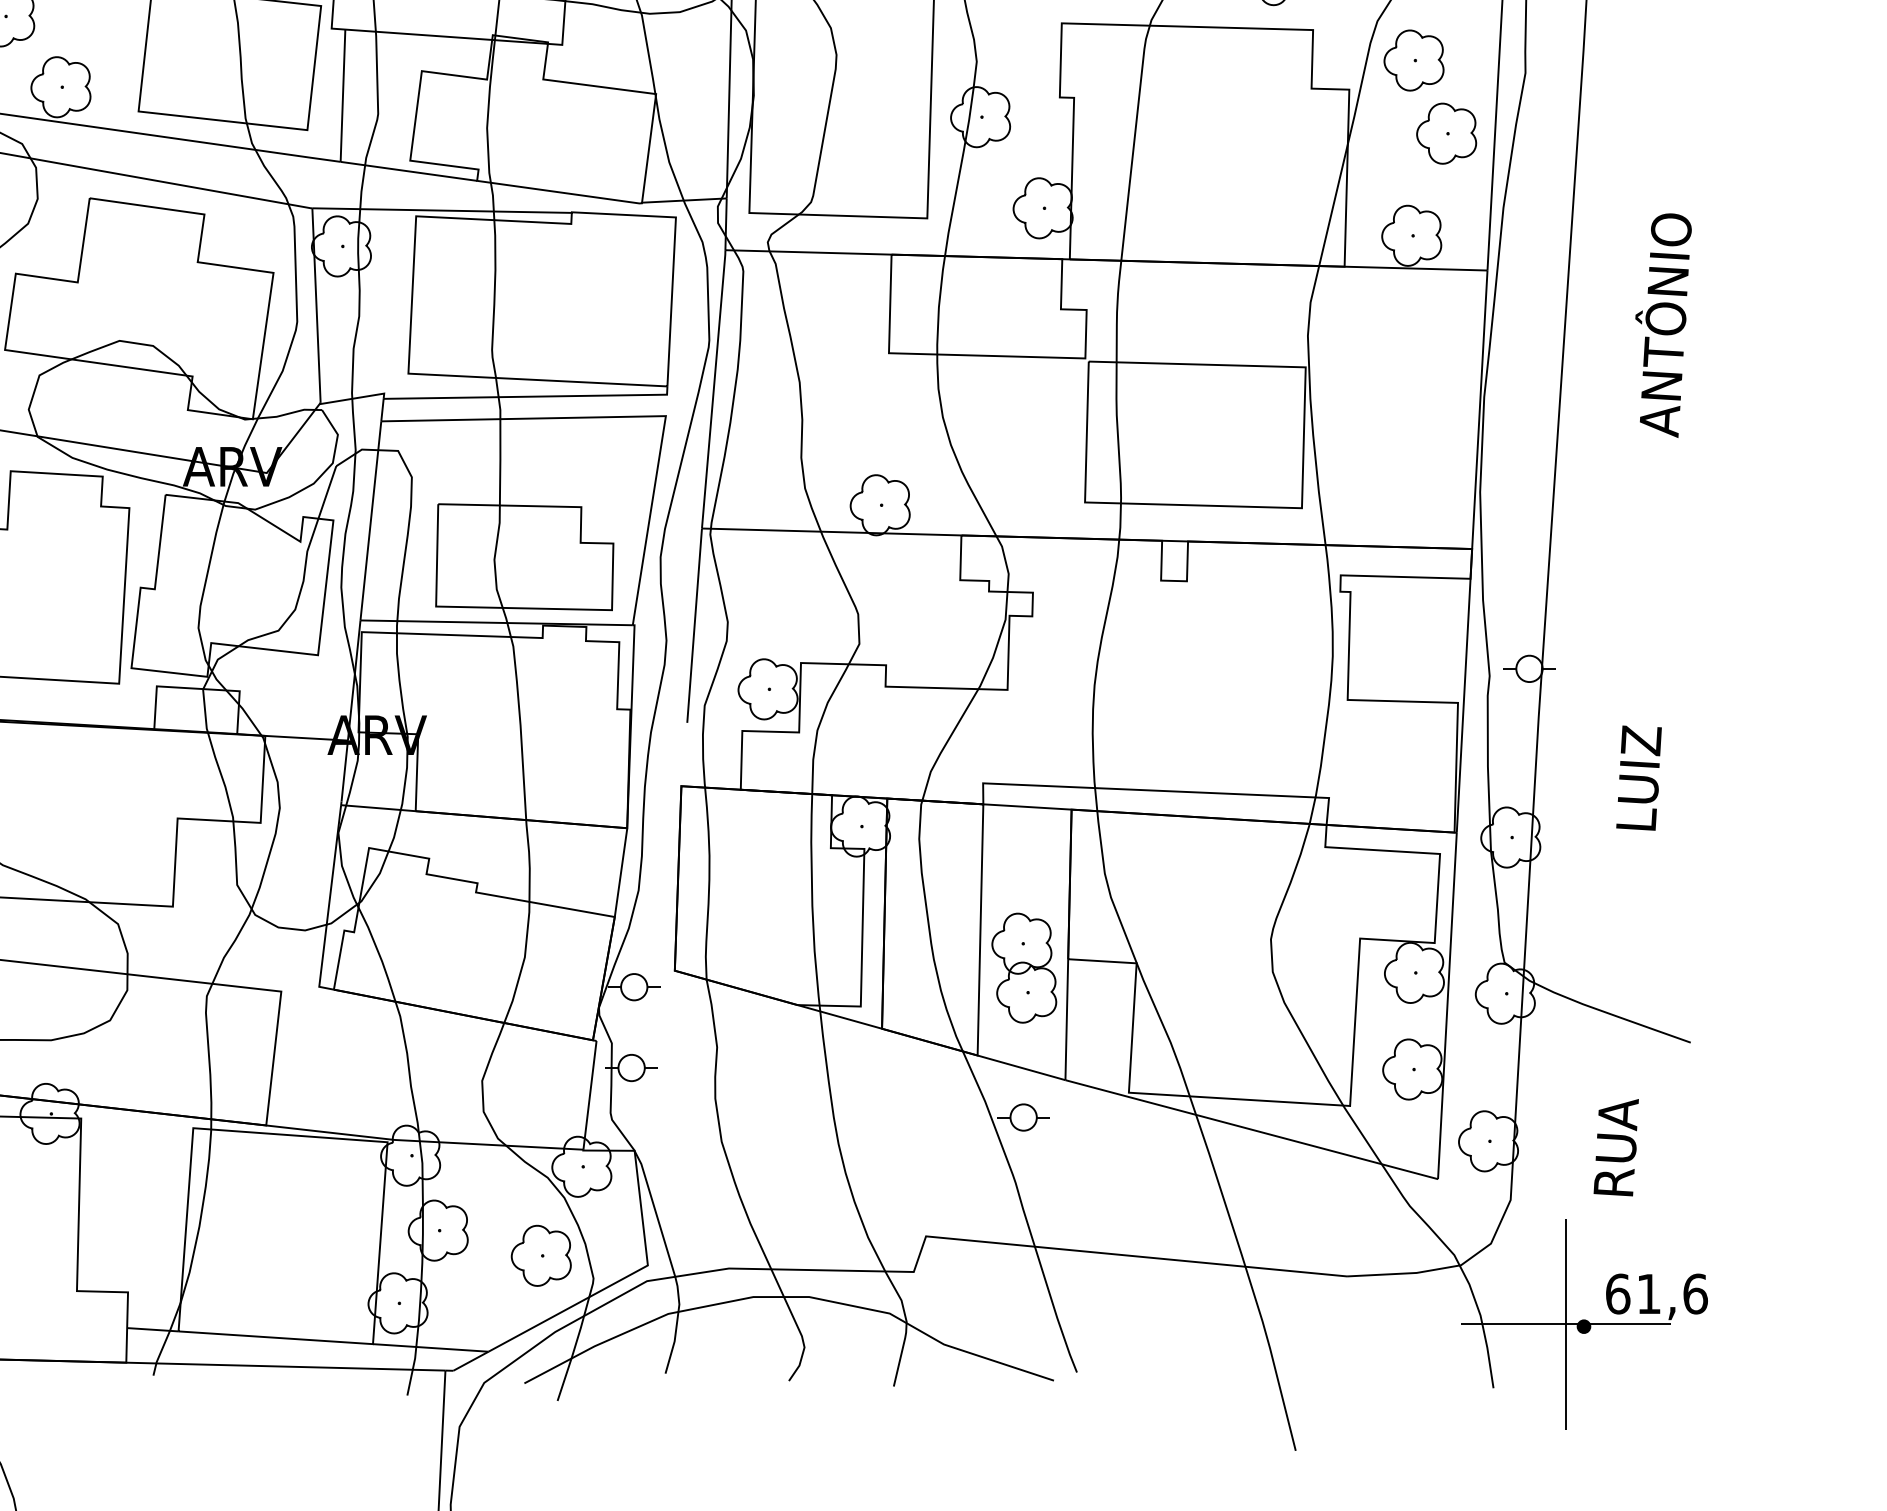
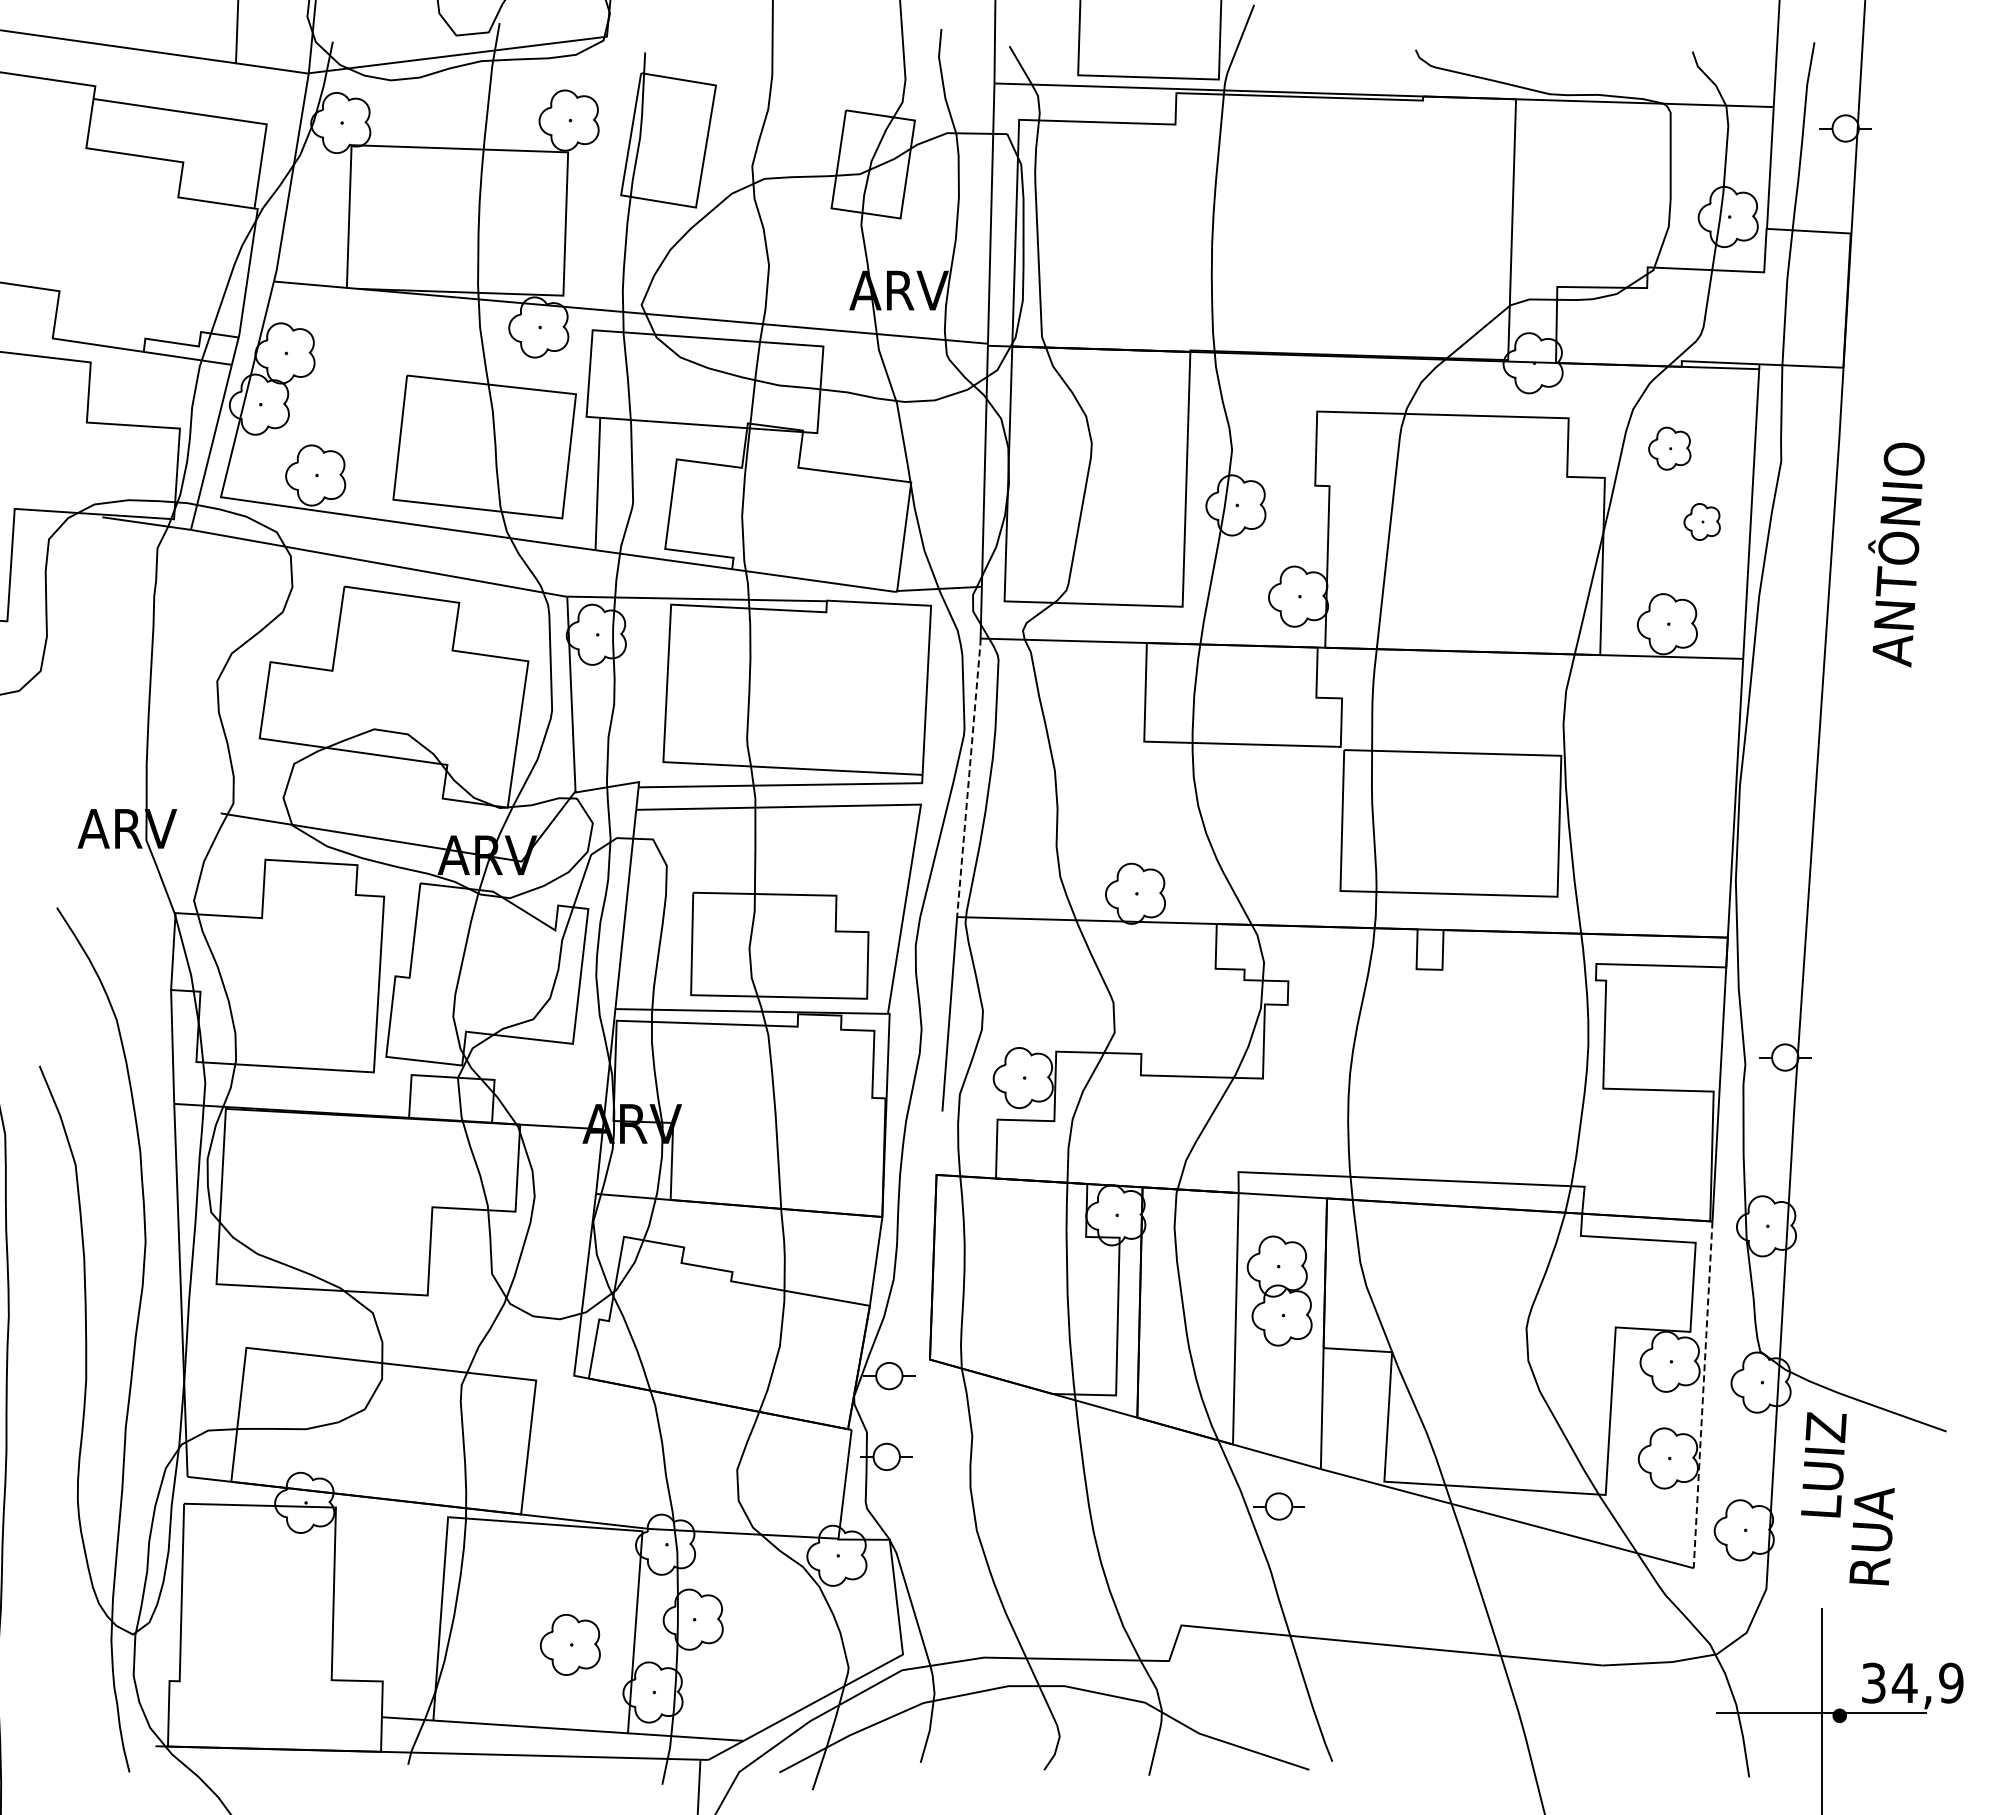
part: (1413, 60) -> (1669, 448), size x0.7
part: (1445, 133) -> (1701, 521), size x0.6
text: (1663, 325) -> (1896, 554), moved
line: (714, 389) -> (969, 777), solid -> dashed
text: (1638, 777) -> (1823, 1464), moved
part: (1024, 967) -> (1279, 1290), moved
line: (1447, 1005) -> (1703, 1394), solid -> dashed
part: (540, 1255) -> (569, 1644), moved
text: (1656, 1293) -> (1912, 1682), 61,6 -> 34,9

